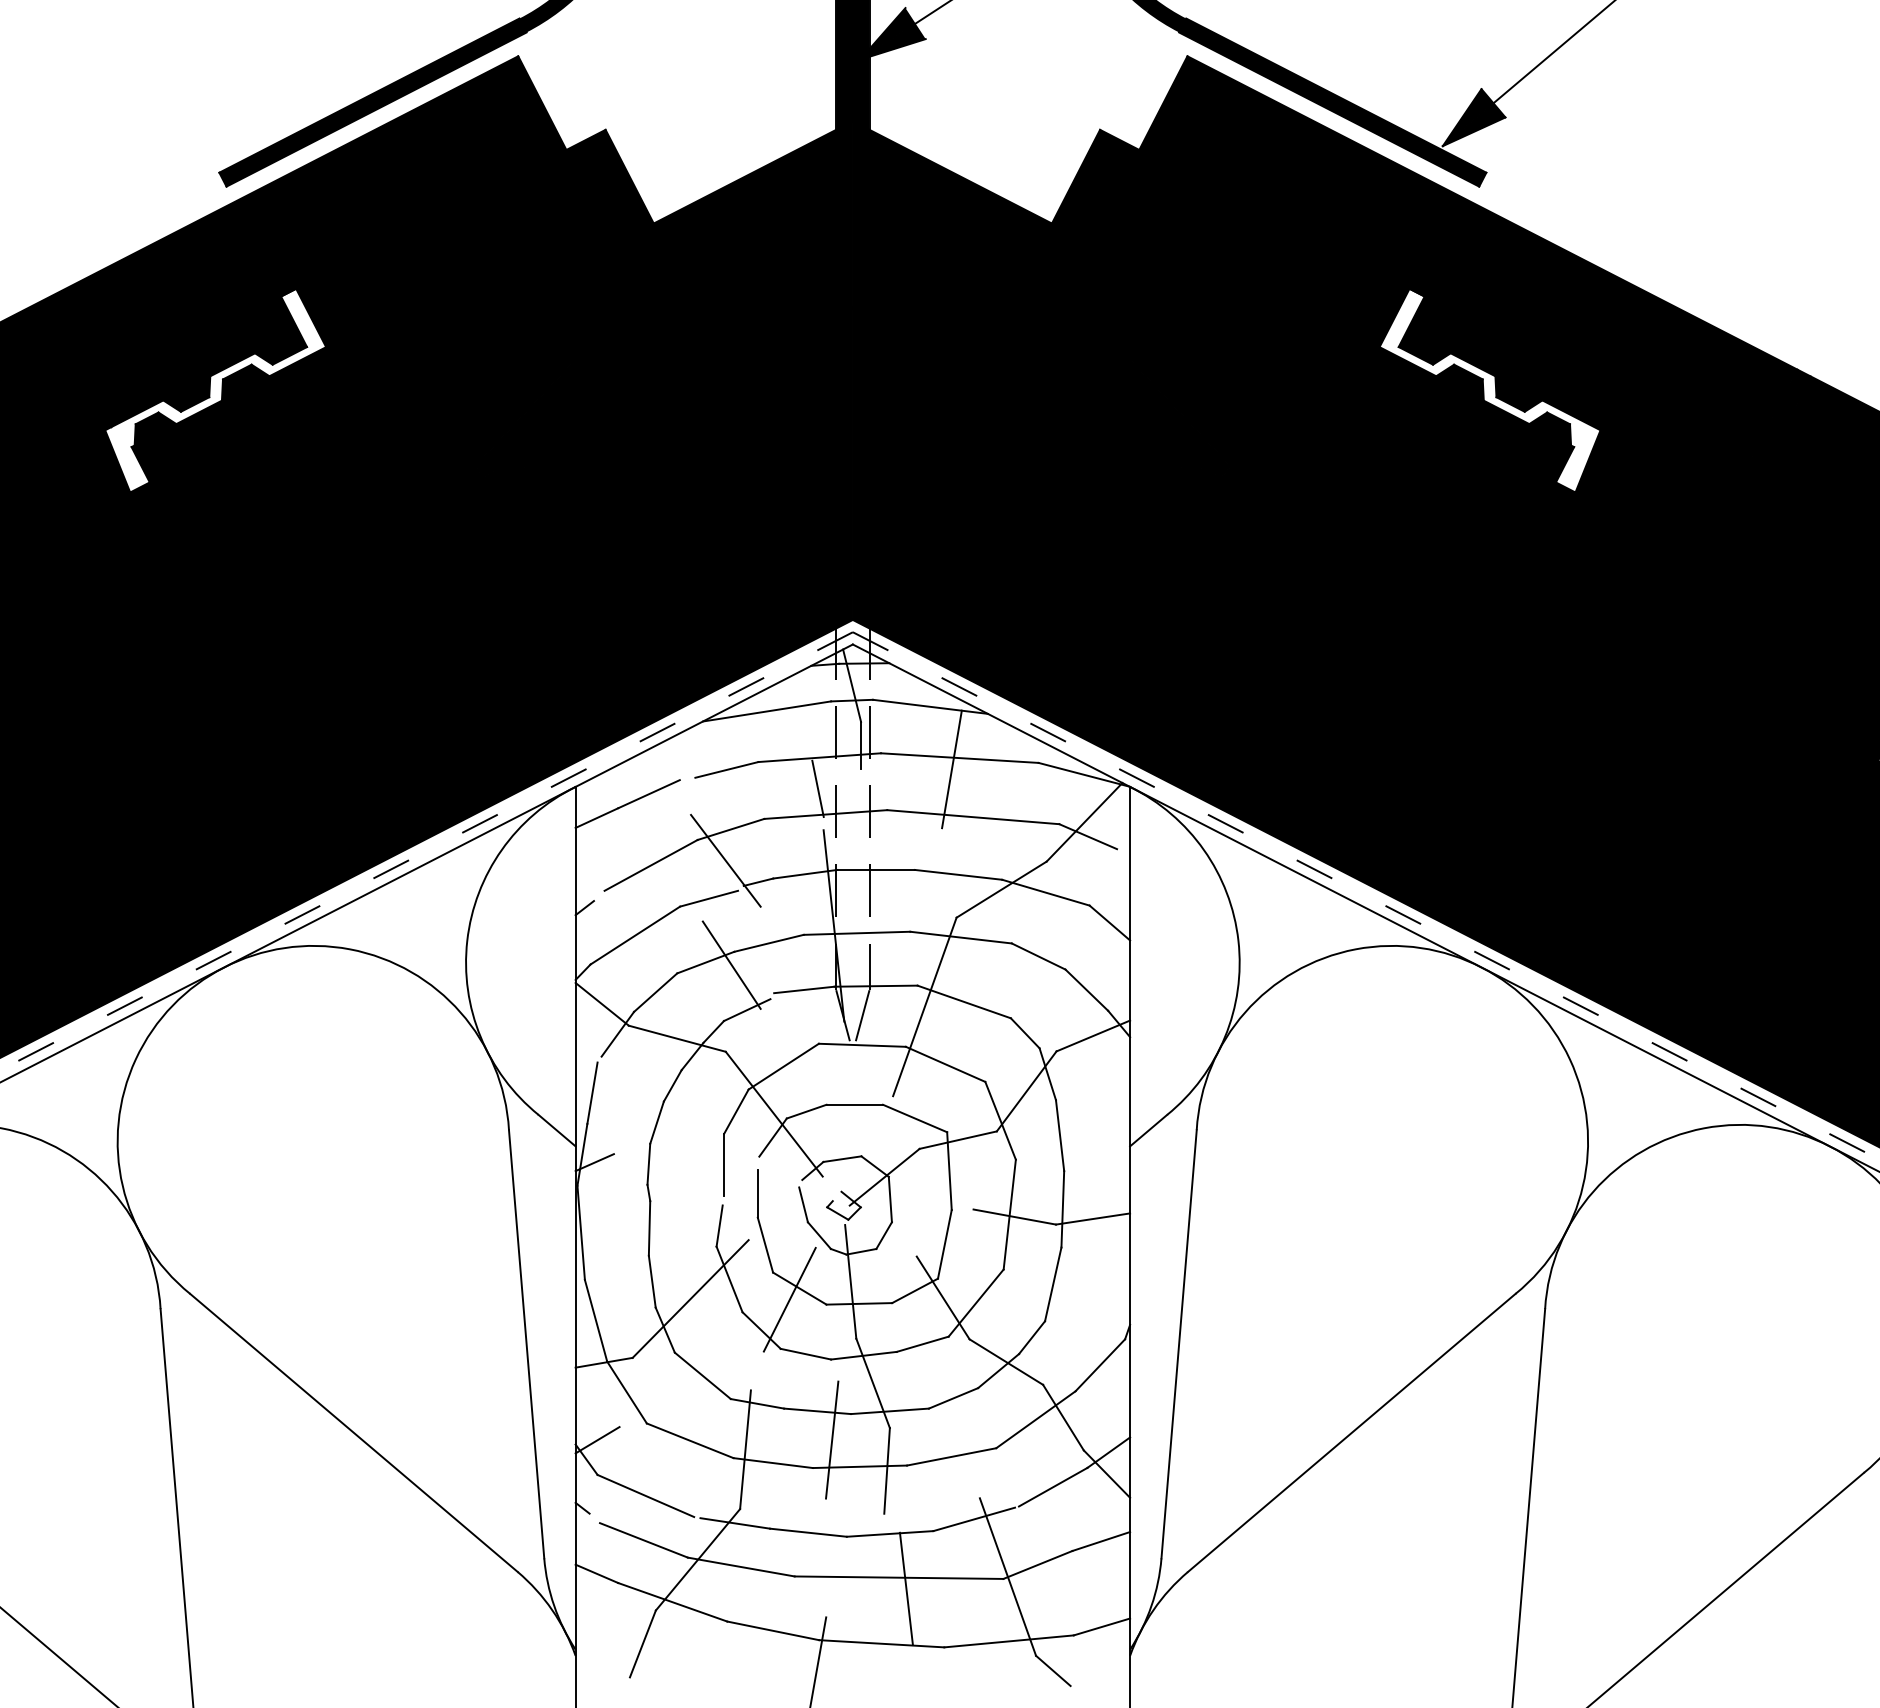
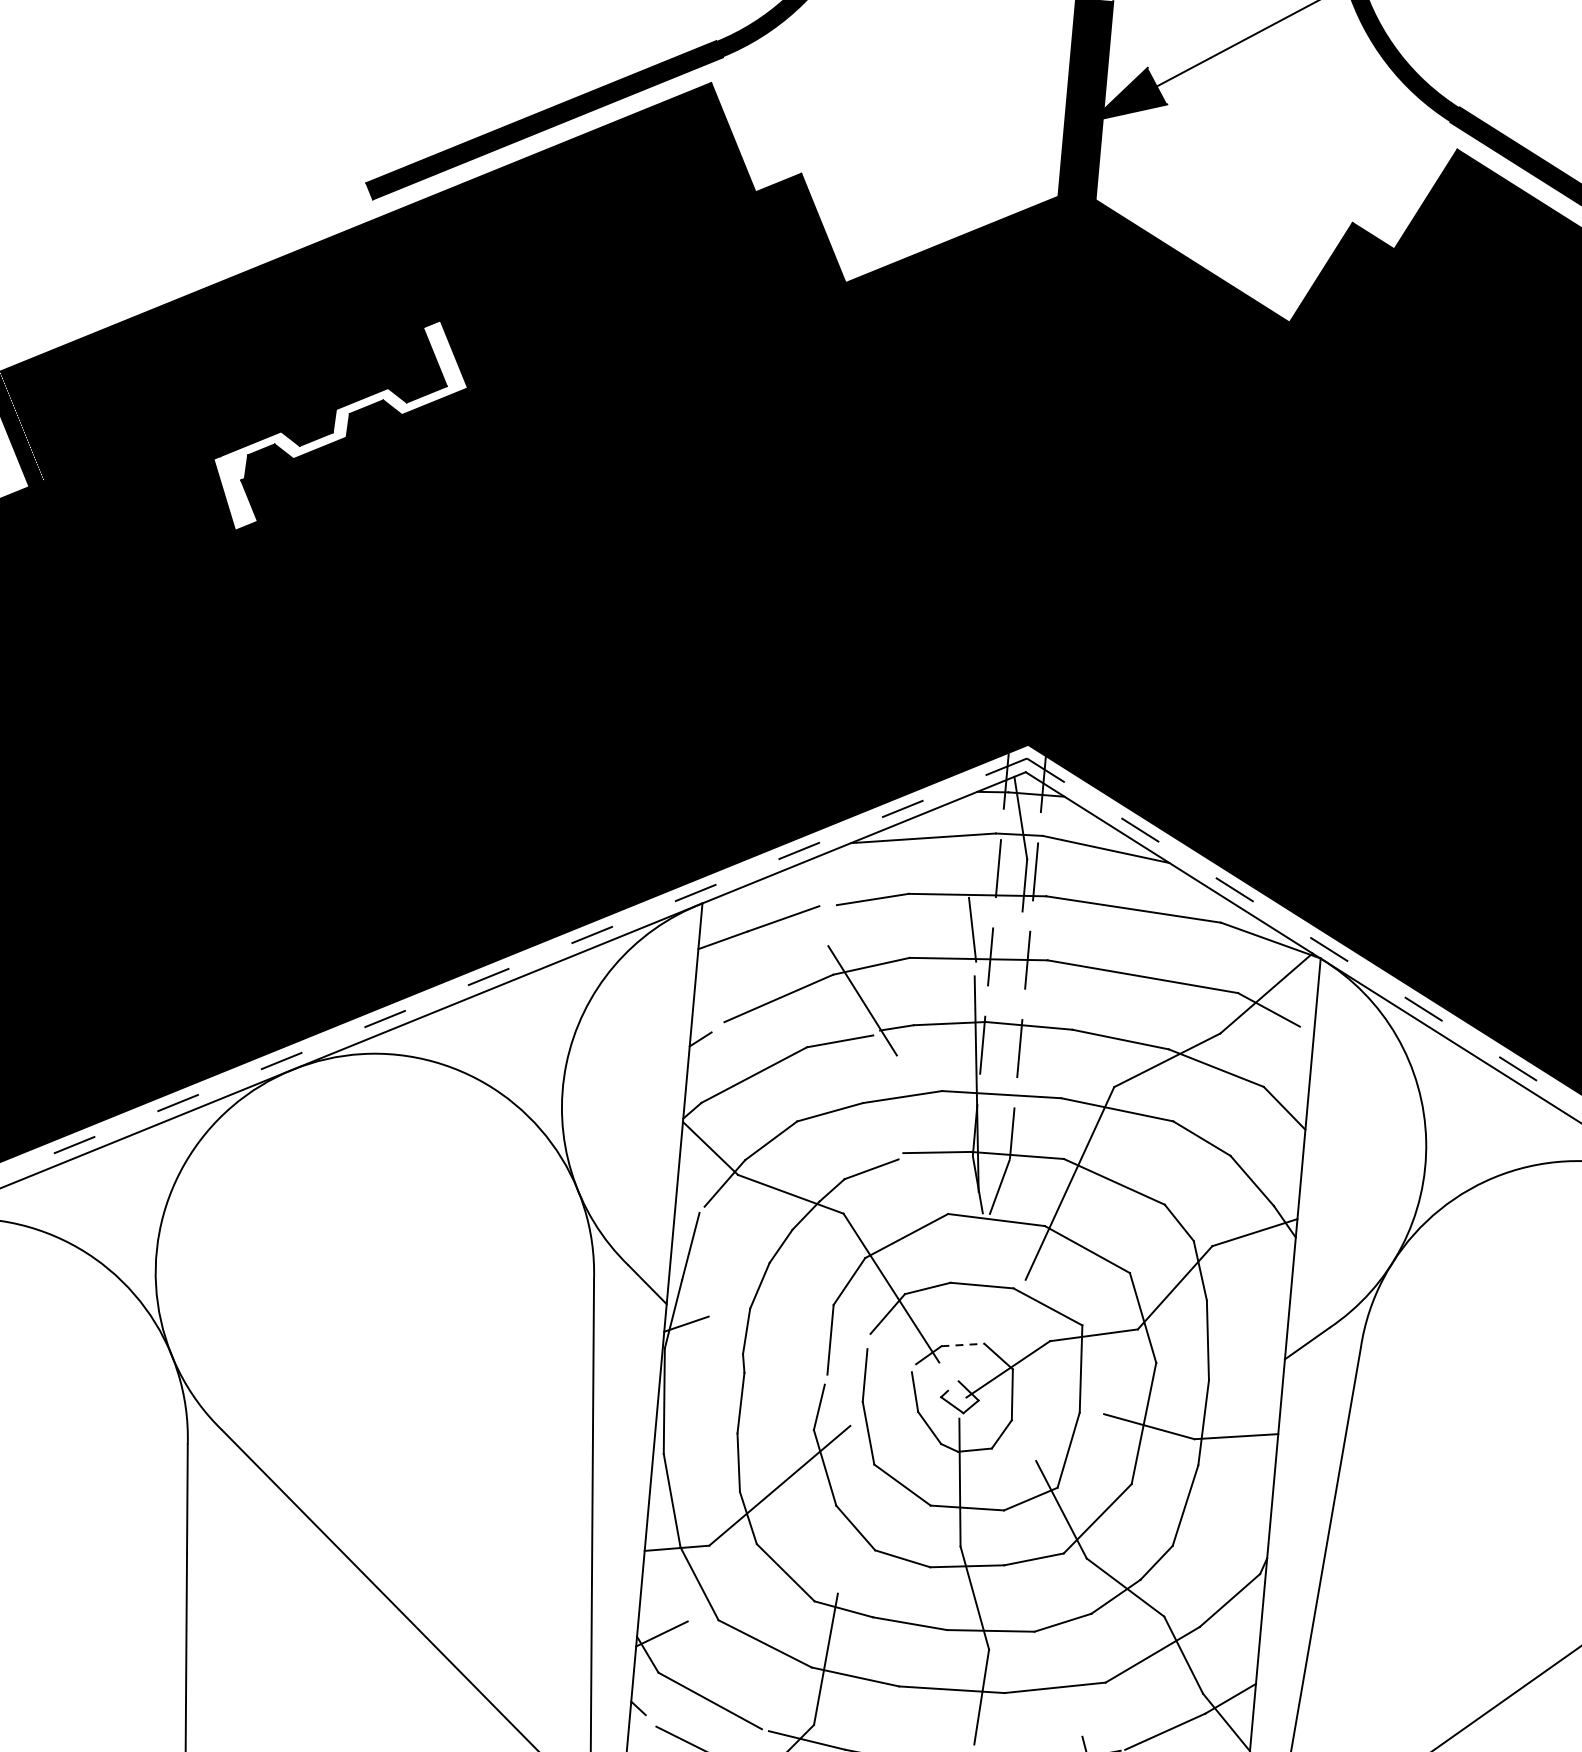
line: (951, 769) -> (1123, 921), removed
line: (731, 964) -> (858, 1116), removed
line: (842, 1159) -> (962, 1345), solid -> dashed
line: (789, 1299) -> (889, 1496), removed
line: (832, 1439) -> (923, 1656), removed

